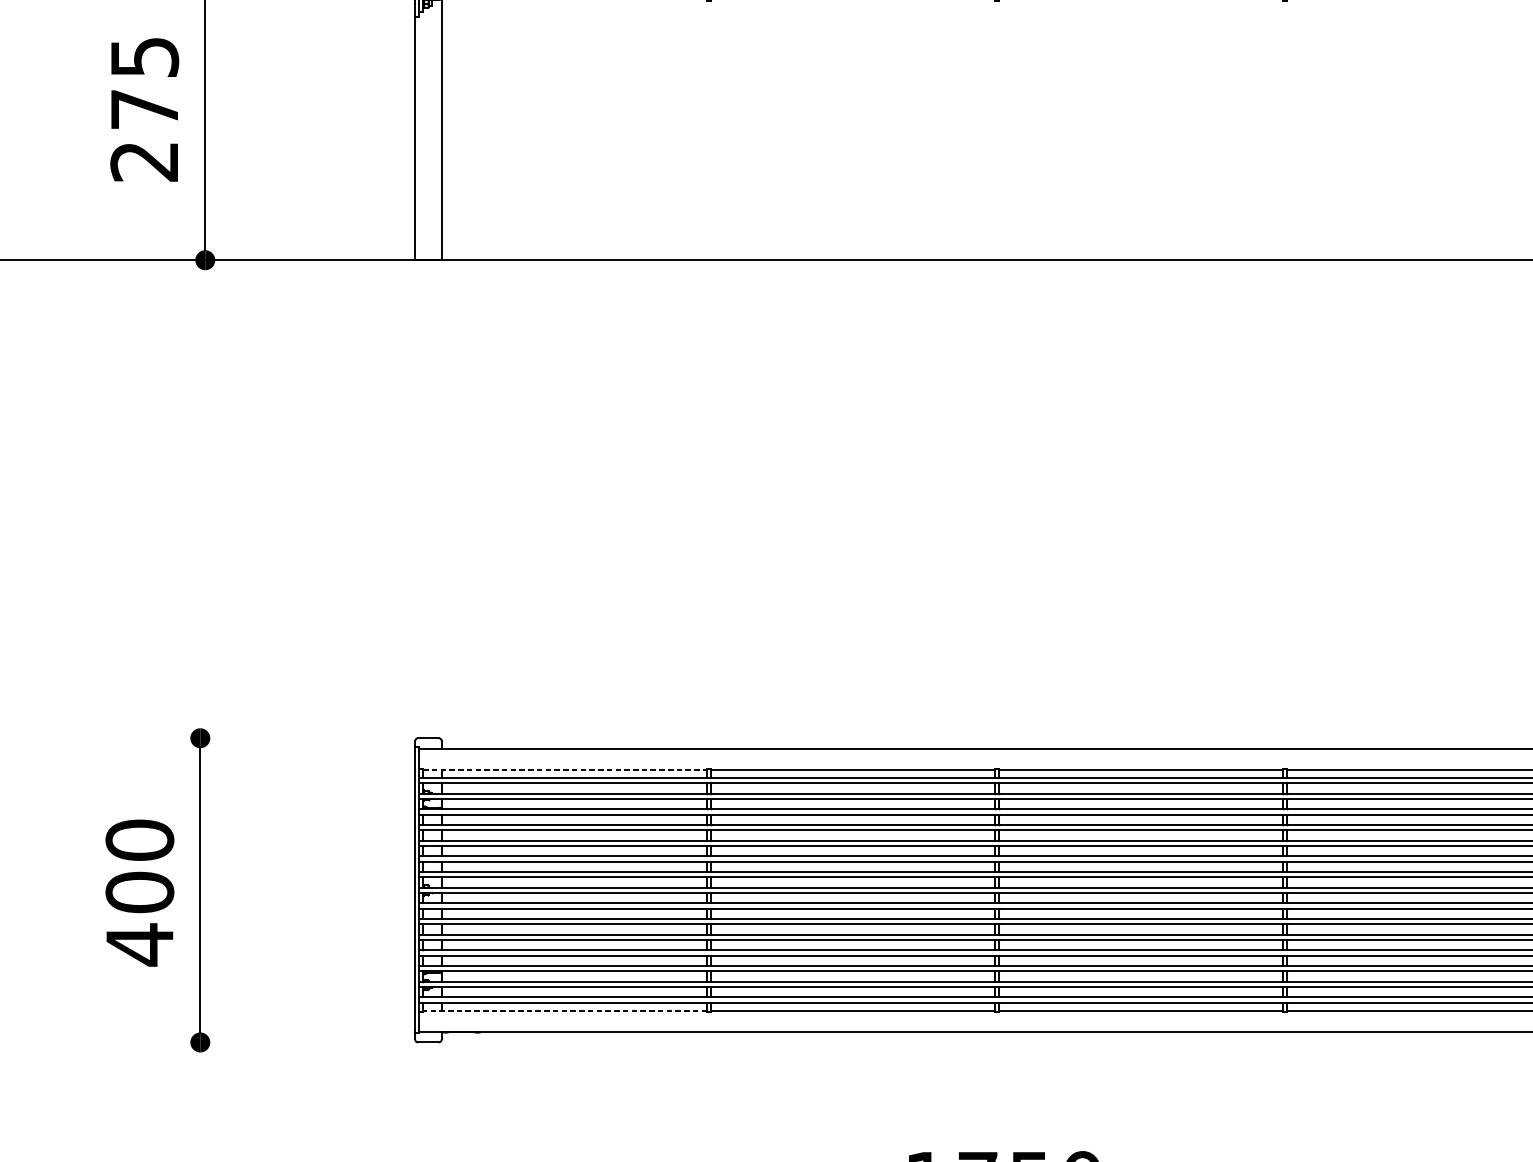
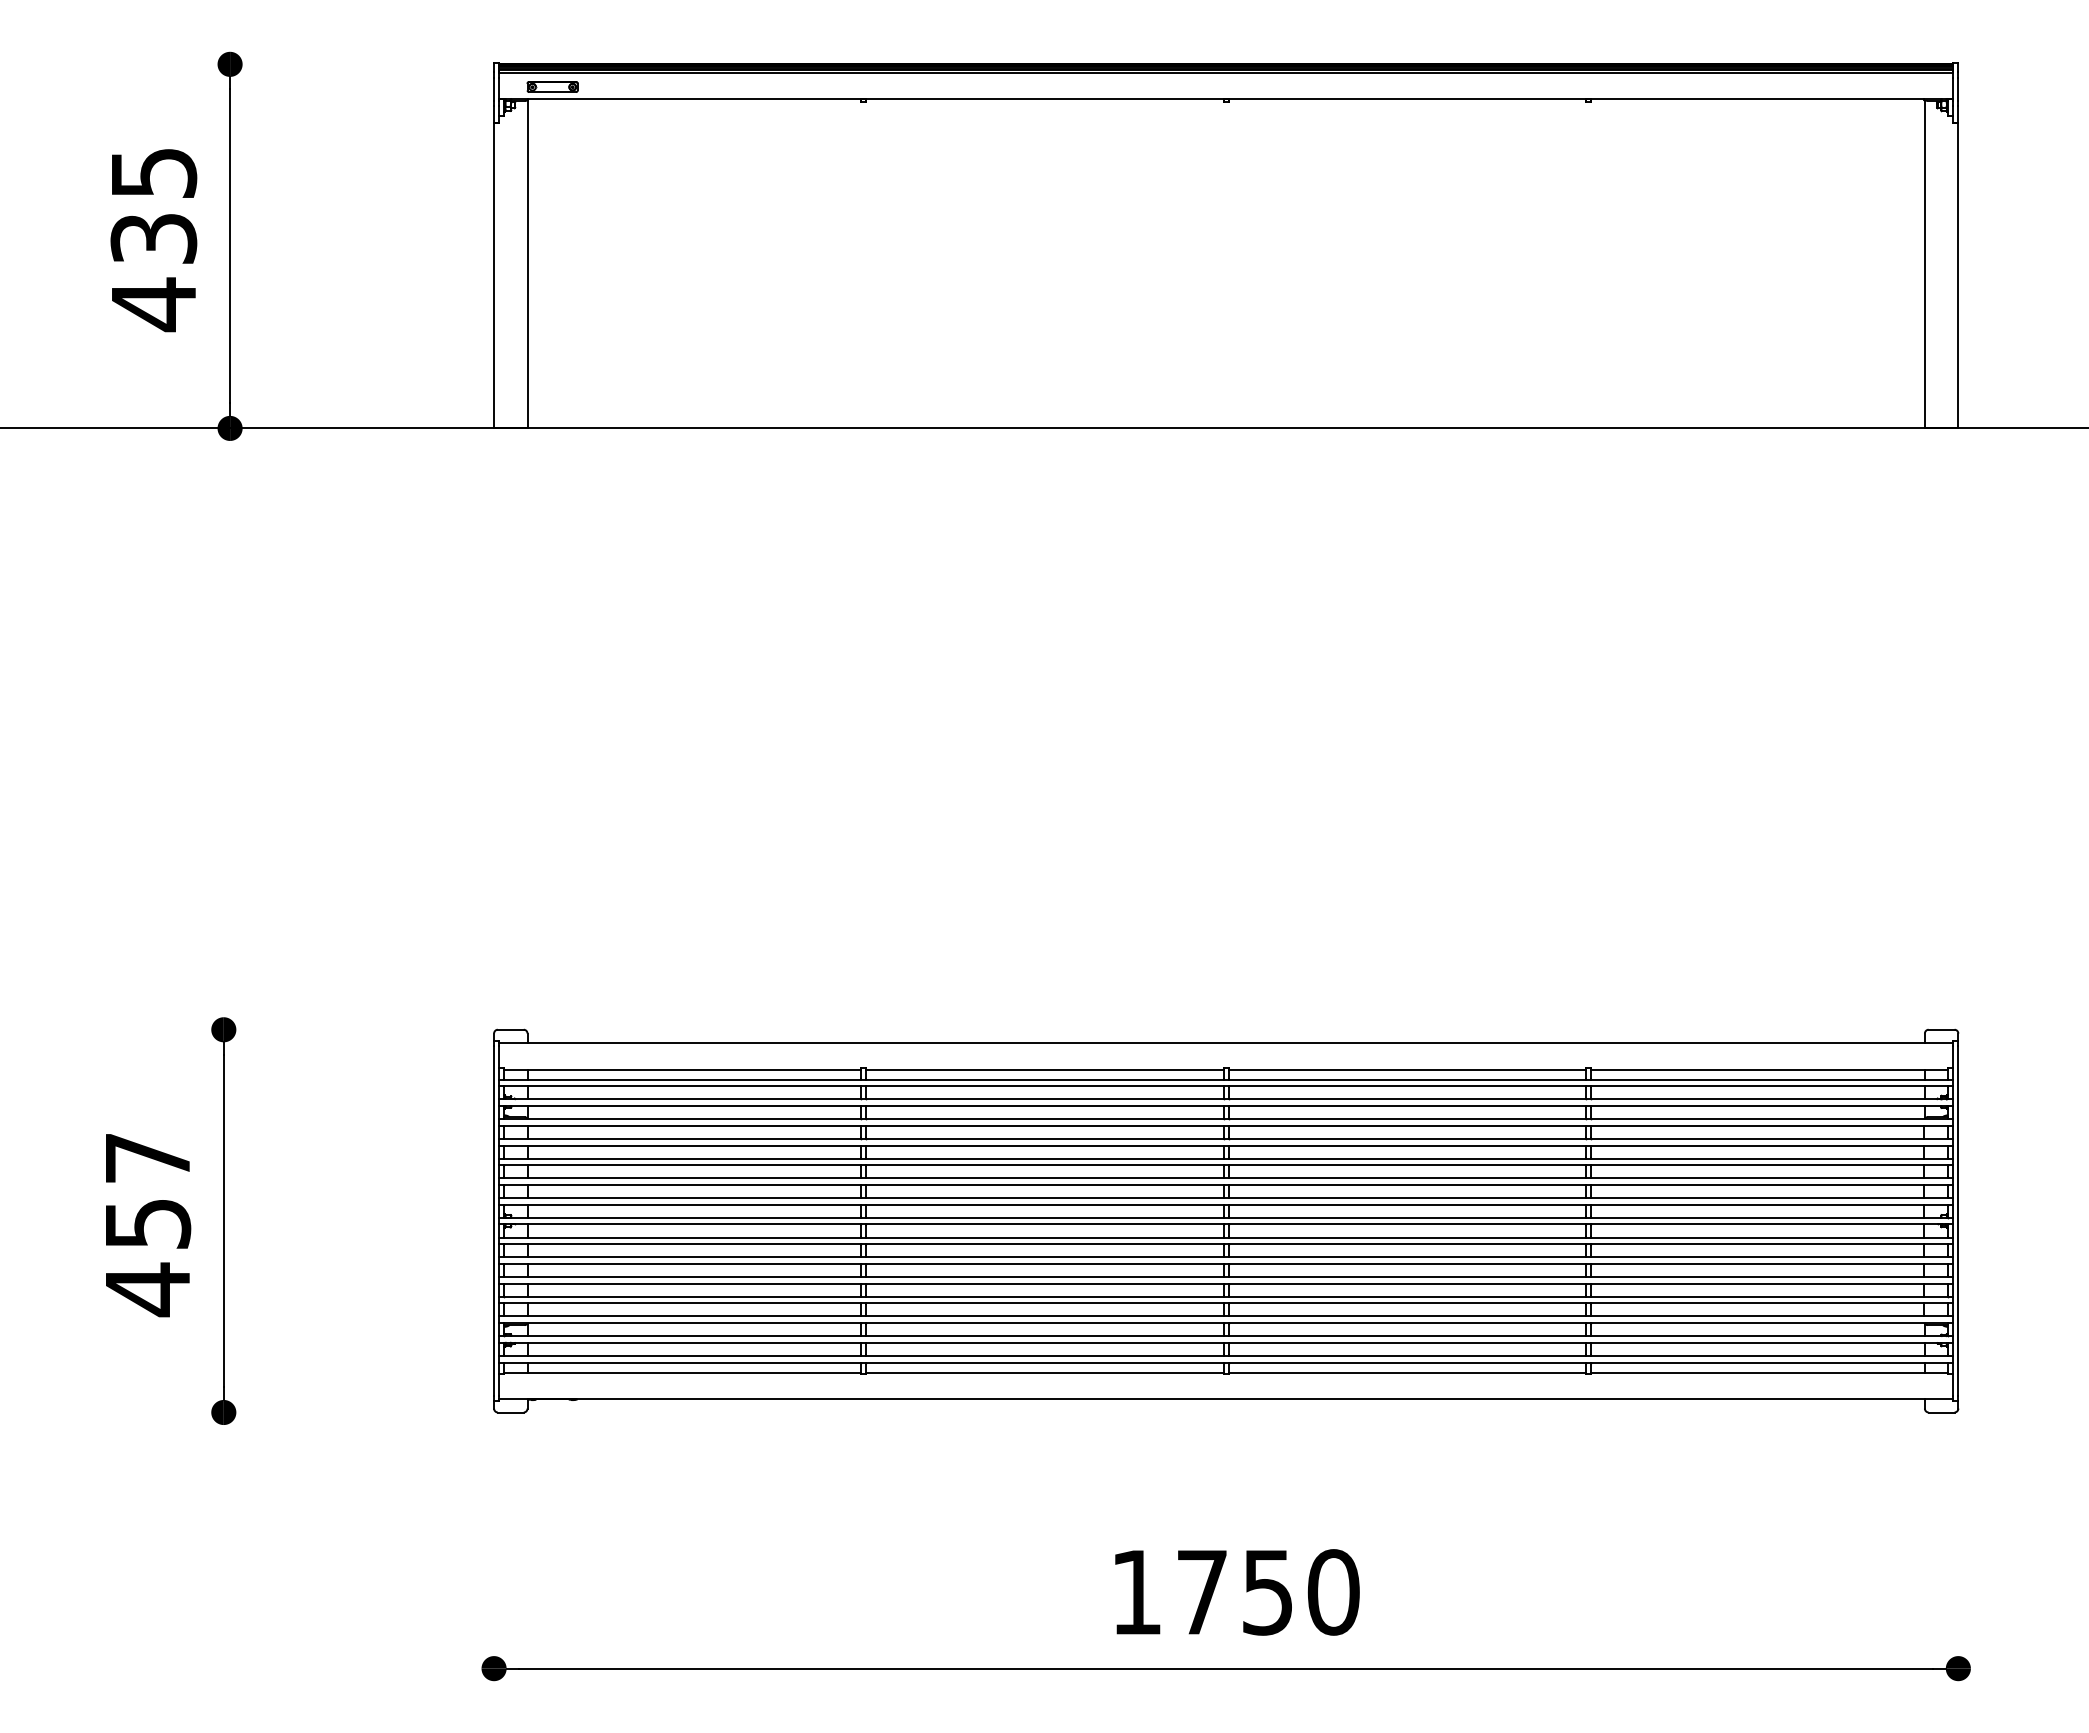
text: (144, 137) -> (153, 273), 275 -> 435
line: (564, 769) -> (682, 1069), dashed -> solid
text: (139, 866) -> (147, 1190), 400 -> 457
line: (564, 1010) -> (682, 1372), dashed -> solid

